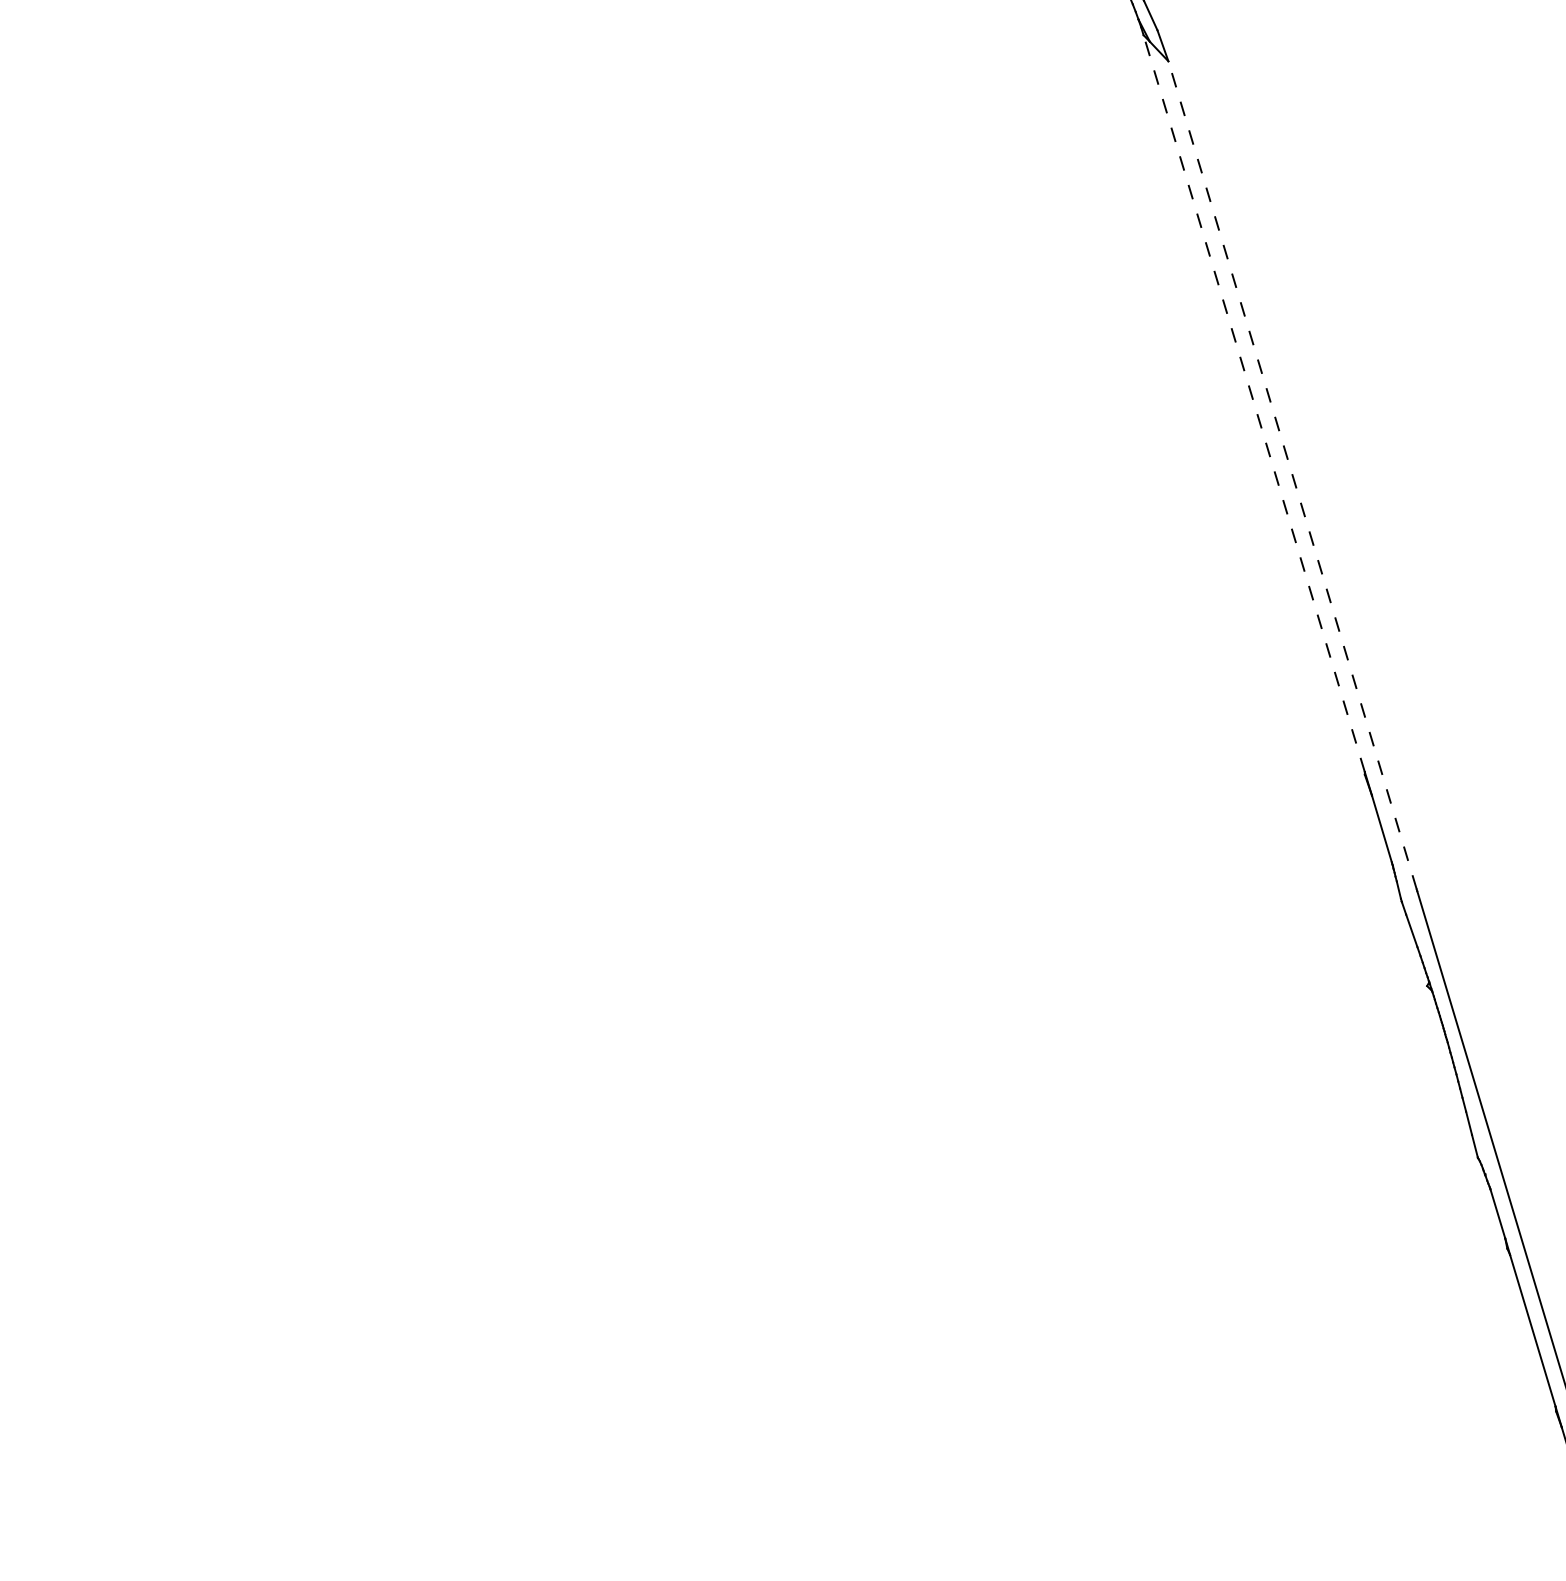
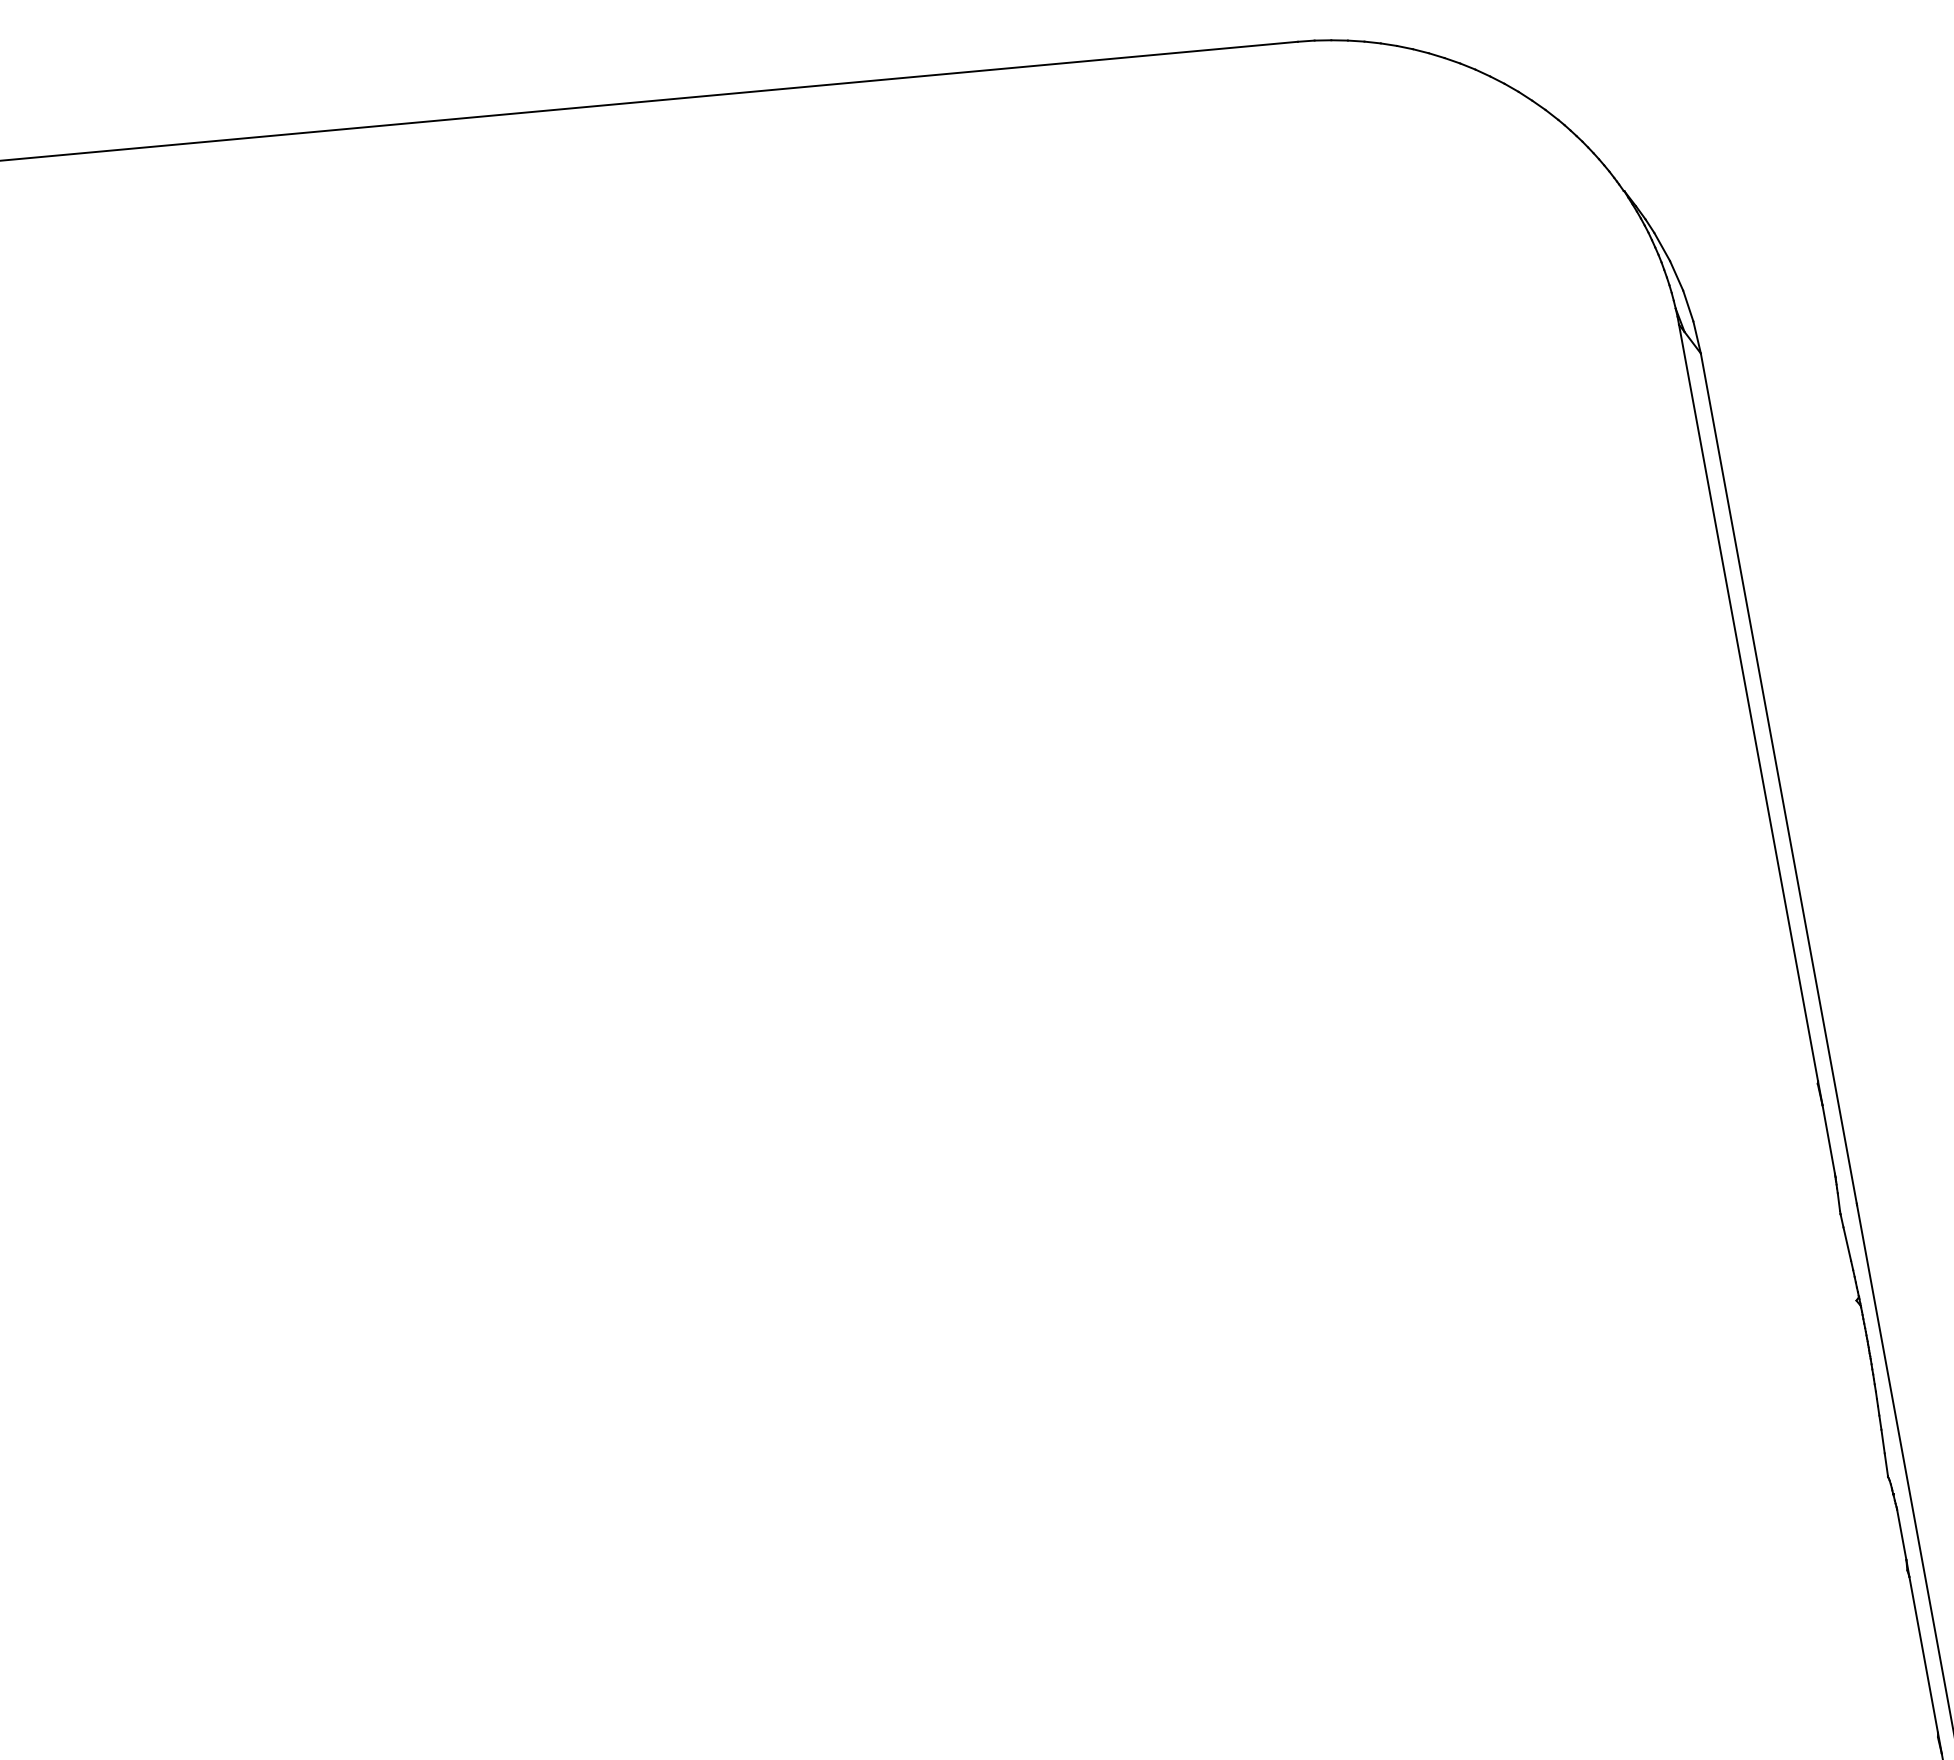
line: (1254, 404) -> (1748, 703), dashed -> solid
line: (1292, 475) -> (1778, 778), dashed -> solid

